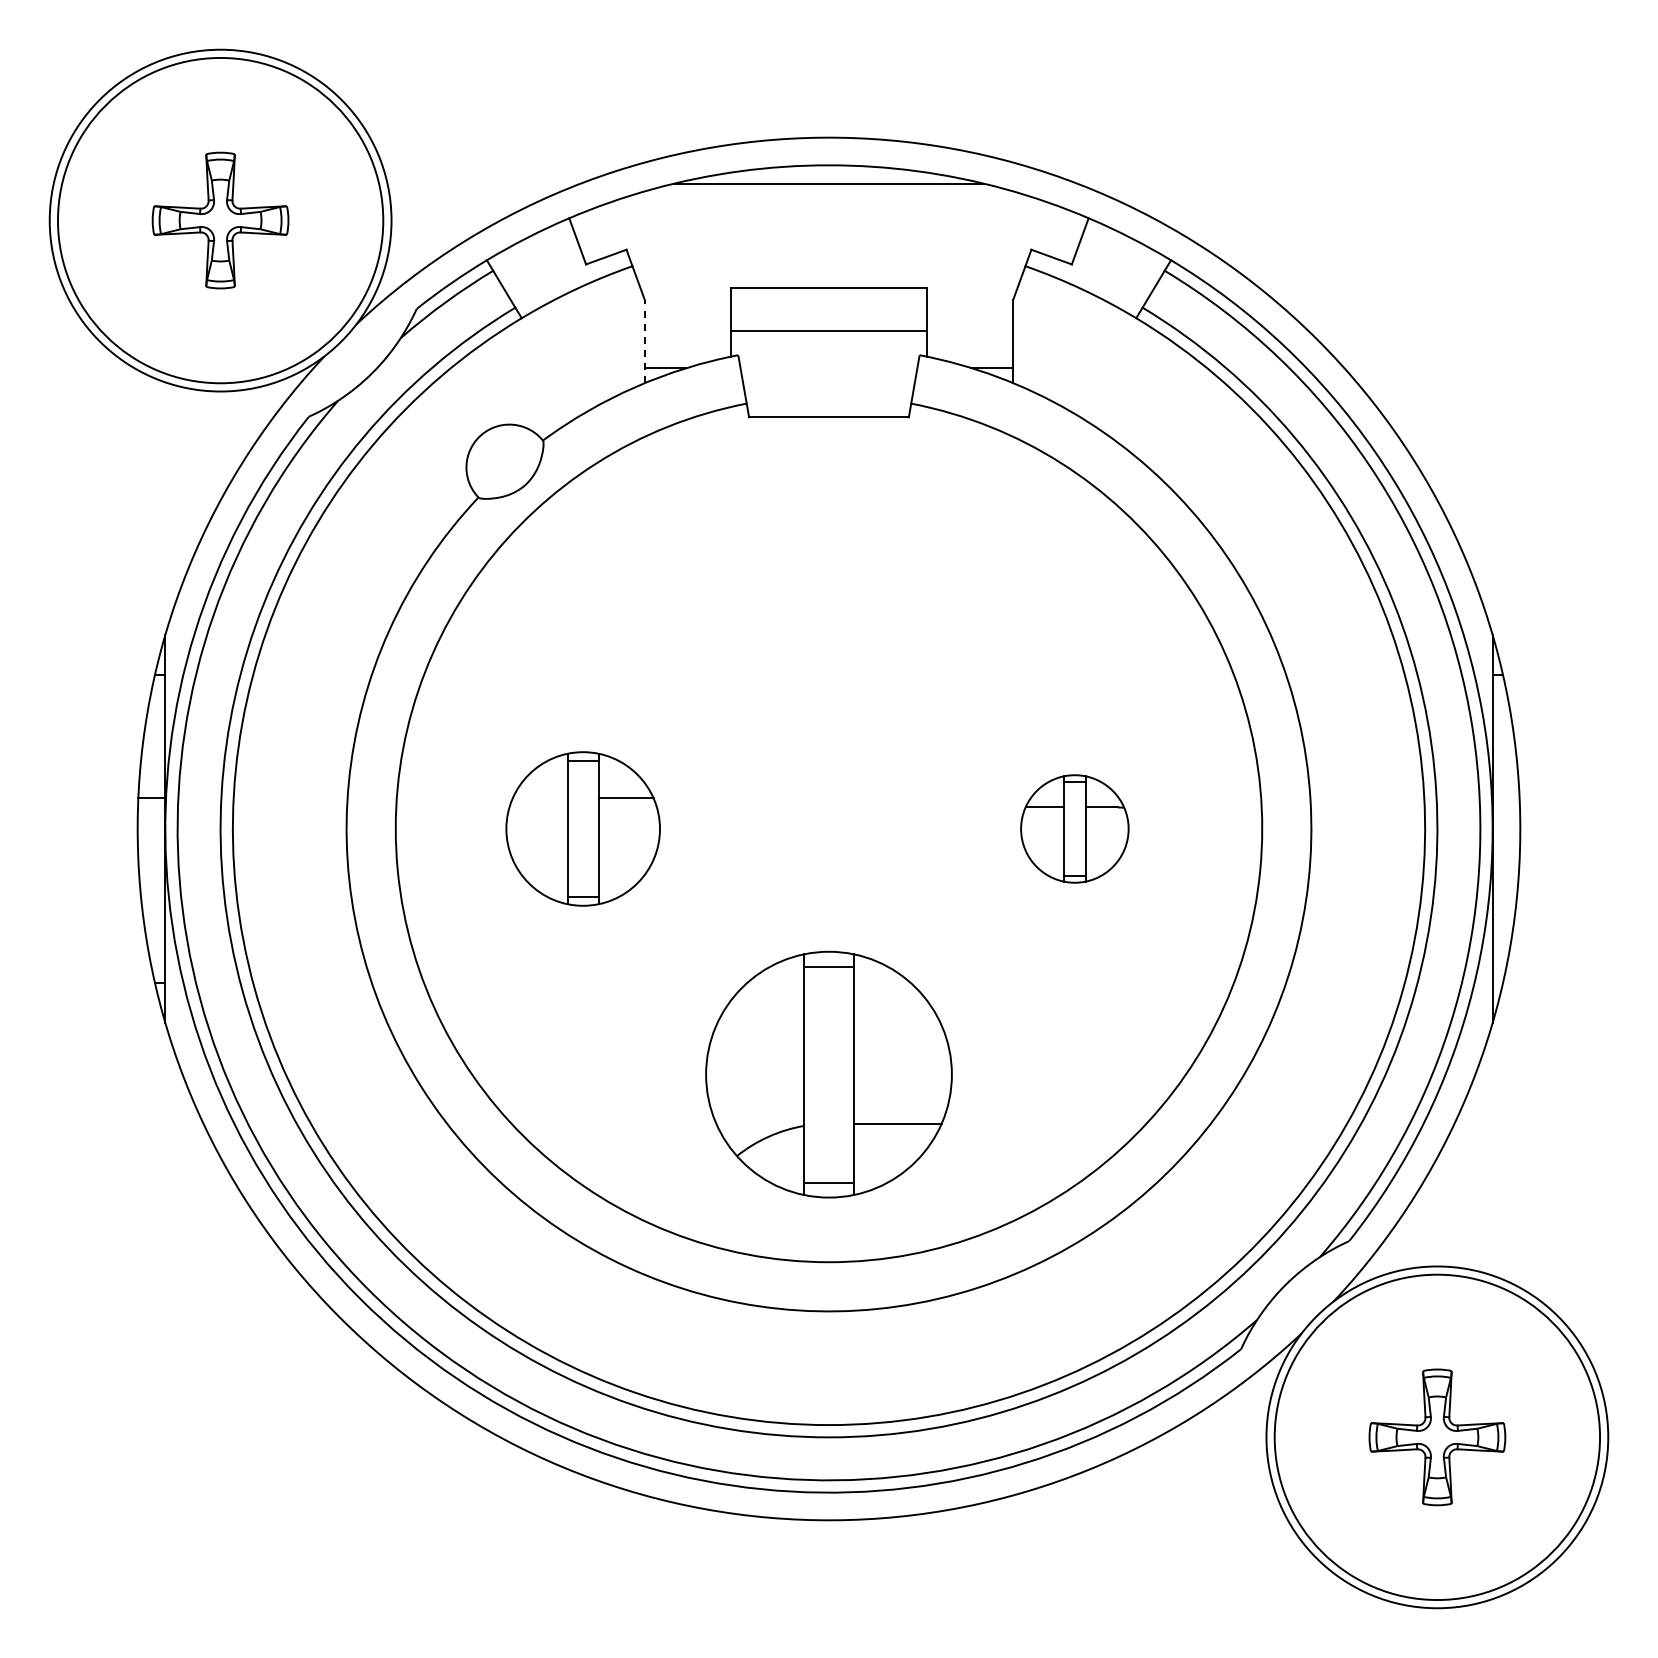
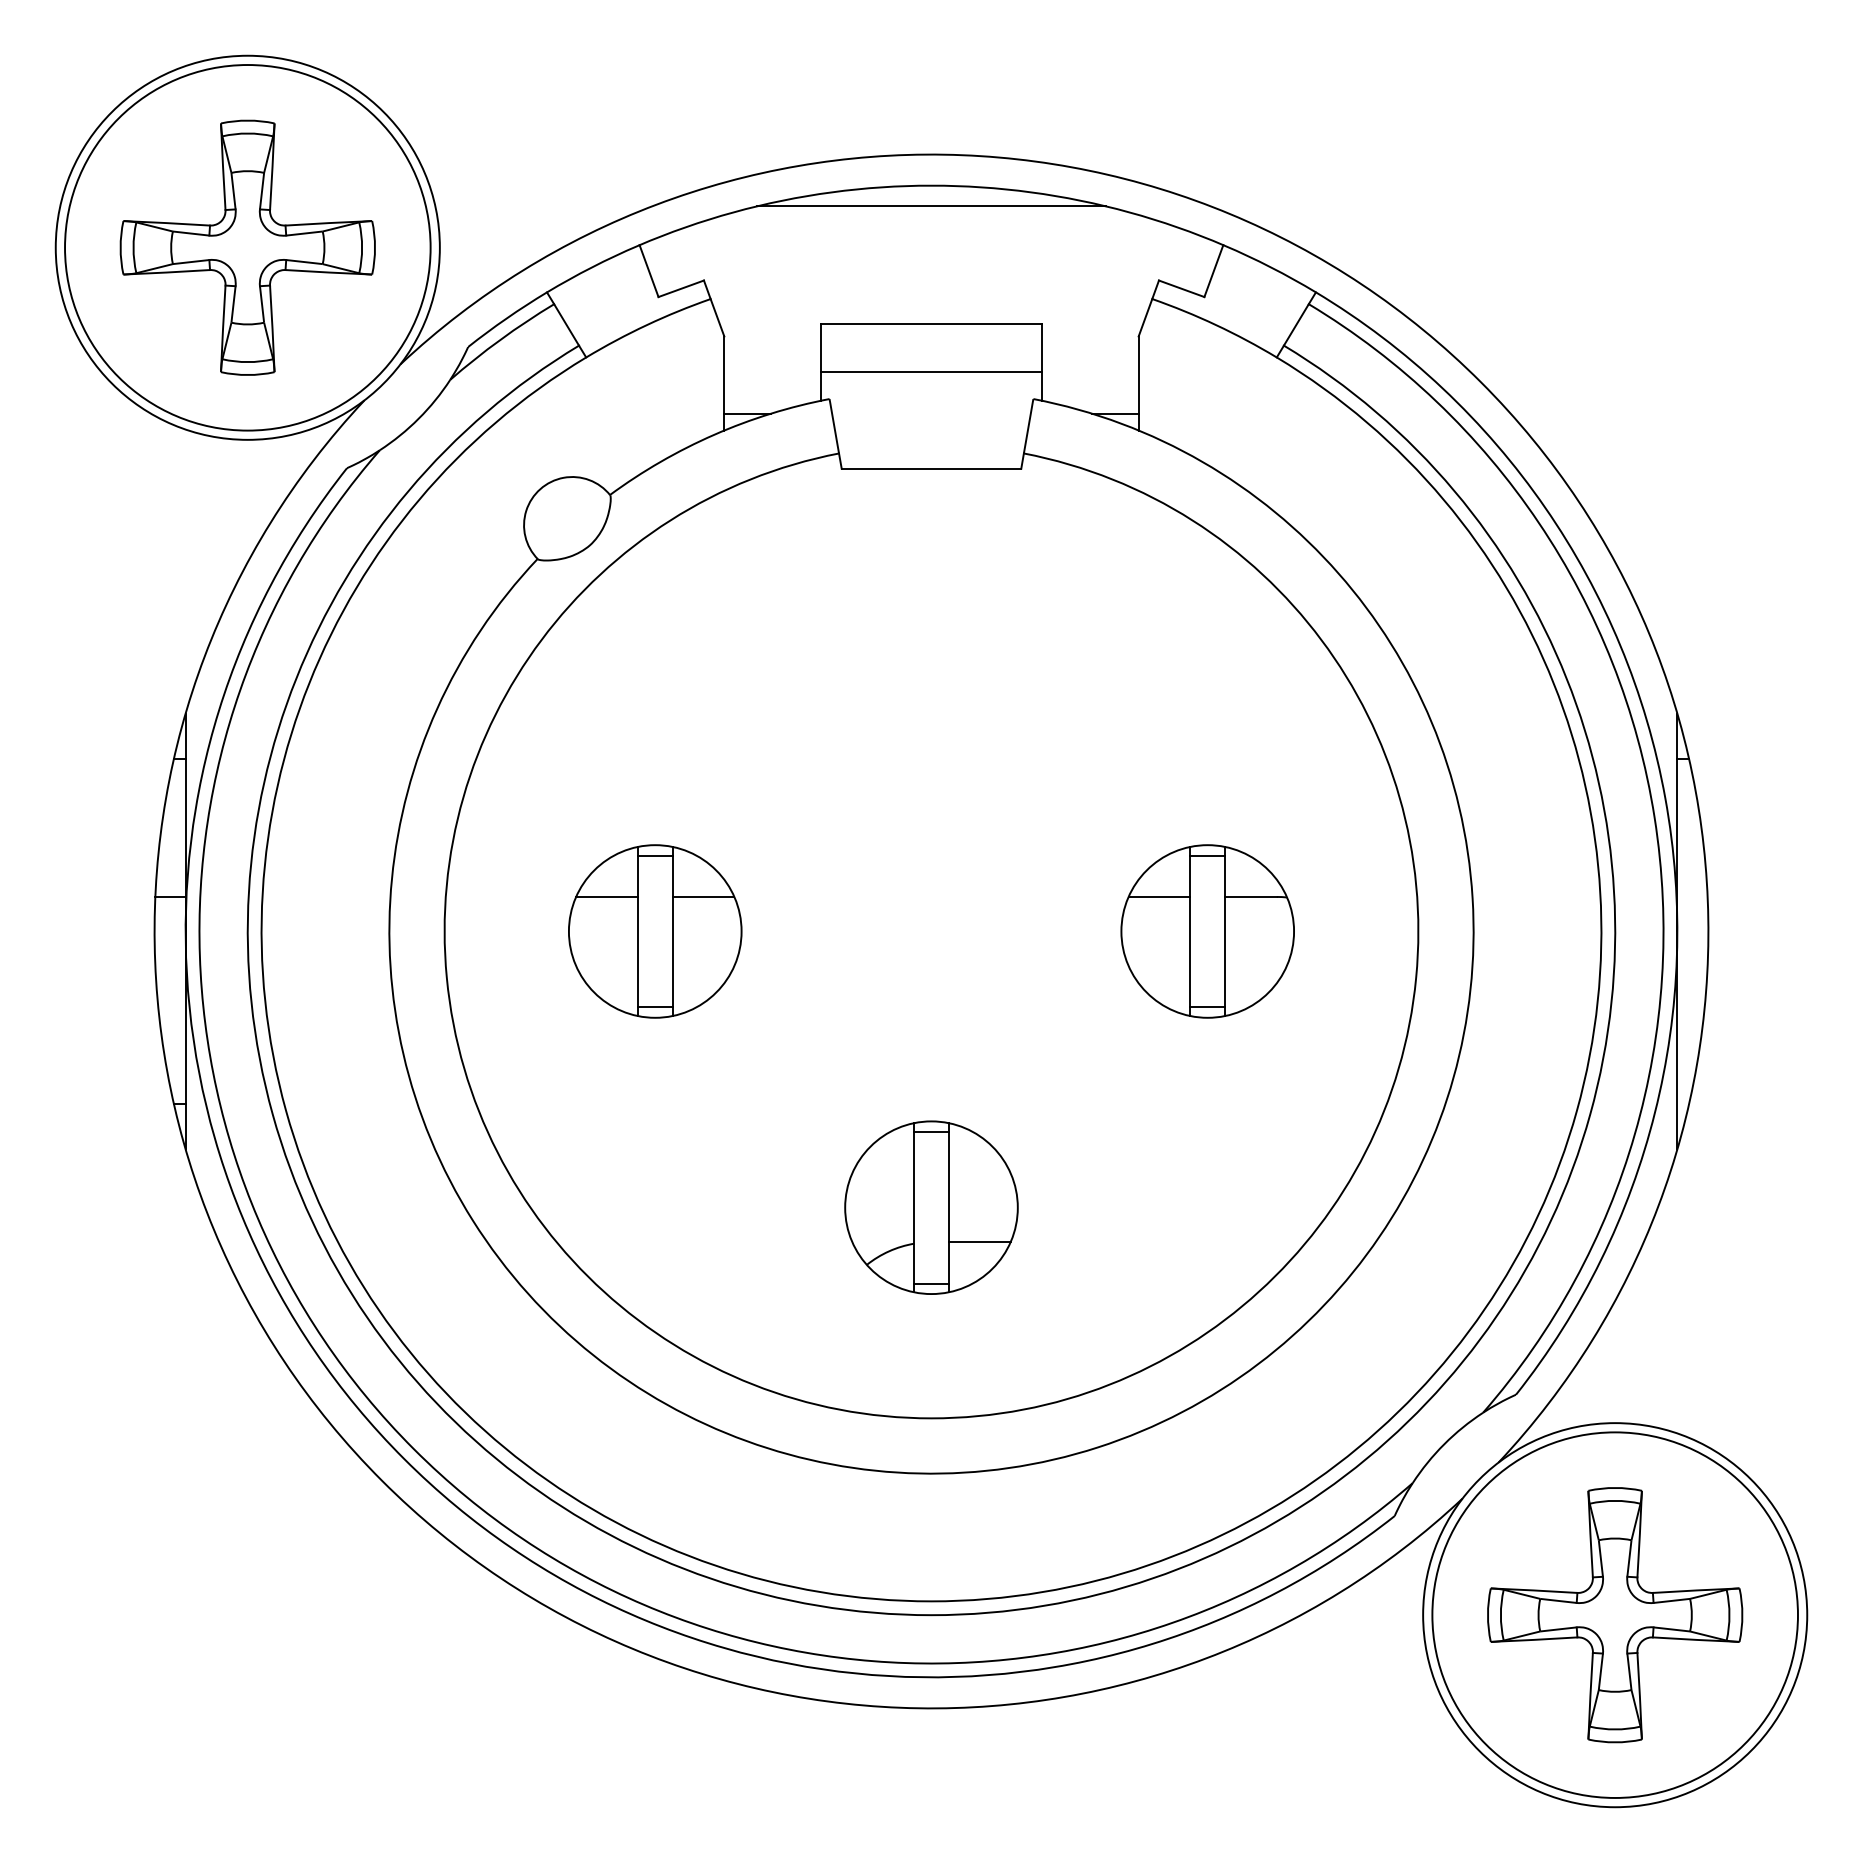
part: (220, 220) -> (247, 247), size x1.67
line: (644, 341) -> (724, 383), dashed -> solid
line: (539, 798) -> (606, 897), added
part: (1074, 828) -> (1207, 930), size x1.43
part: (828, 1074) -> (930, 1207), size x0.62
part: (1437, 1437) -> (1615, 1615), size x1.67

